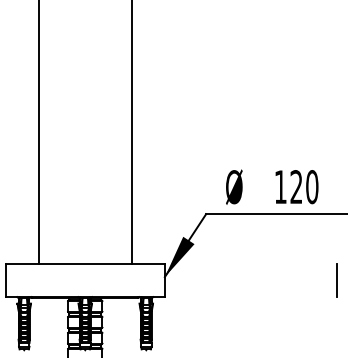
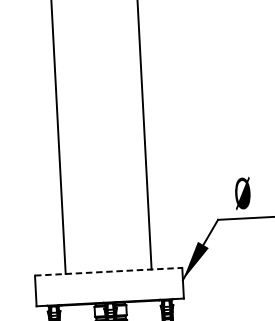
line: (85, 263) -> (108, 271), solid -> dashed

